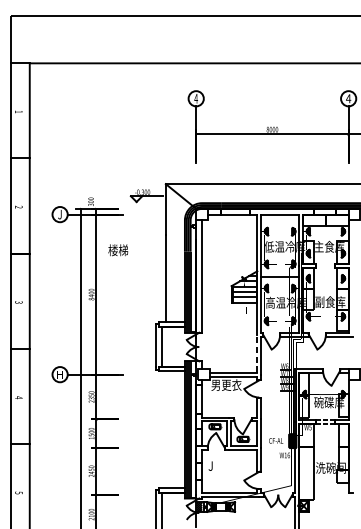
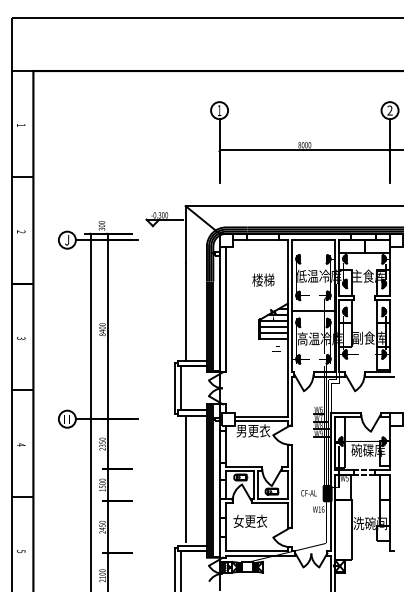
text: (196, 98) -> (219, 110), 4 -> 1
text: (348, 98) -> (389, 110), 4 -> 2
text: (118, 249) -> (263, 279), moved
line: (256, 353) -> (287, 395), dashed -> solid
line: (165, 427) -> (185, 478), added
text: (223, 465) -> (250, 520), J -> 女更衣

